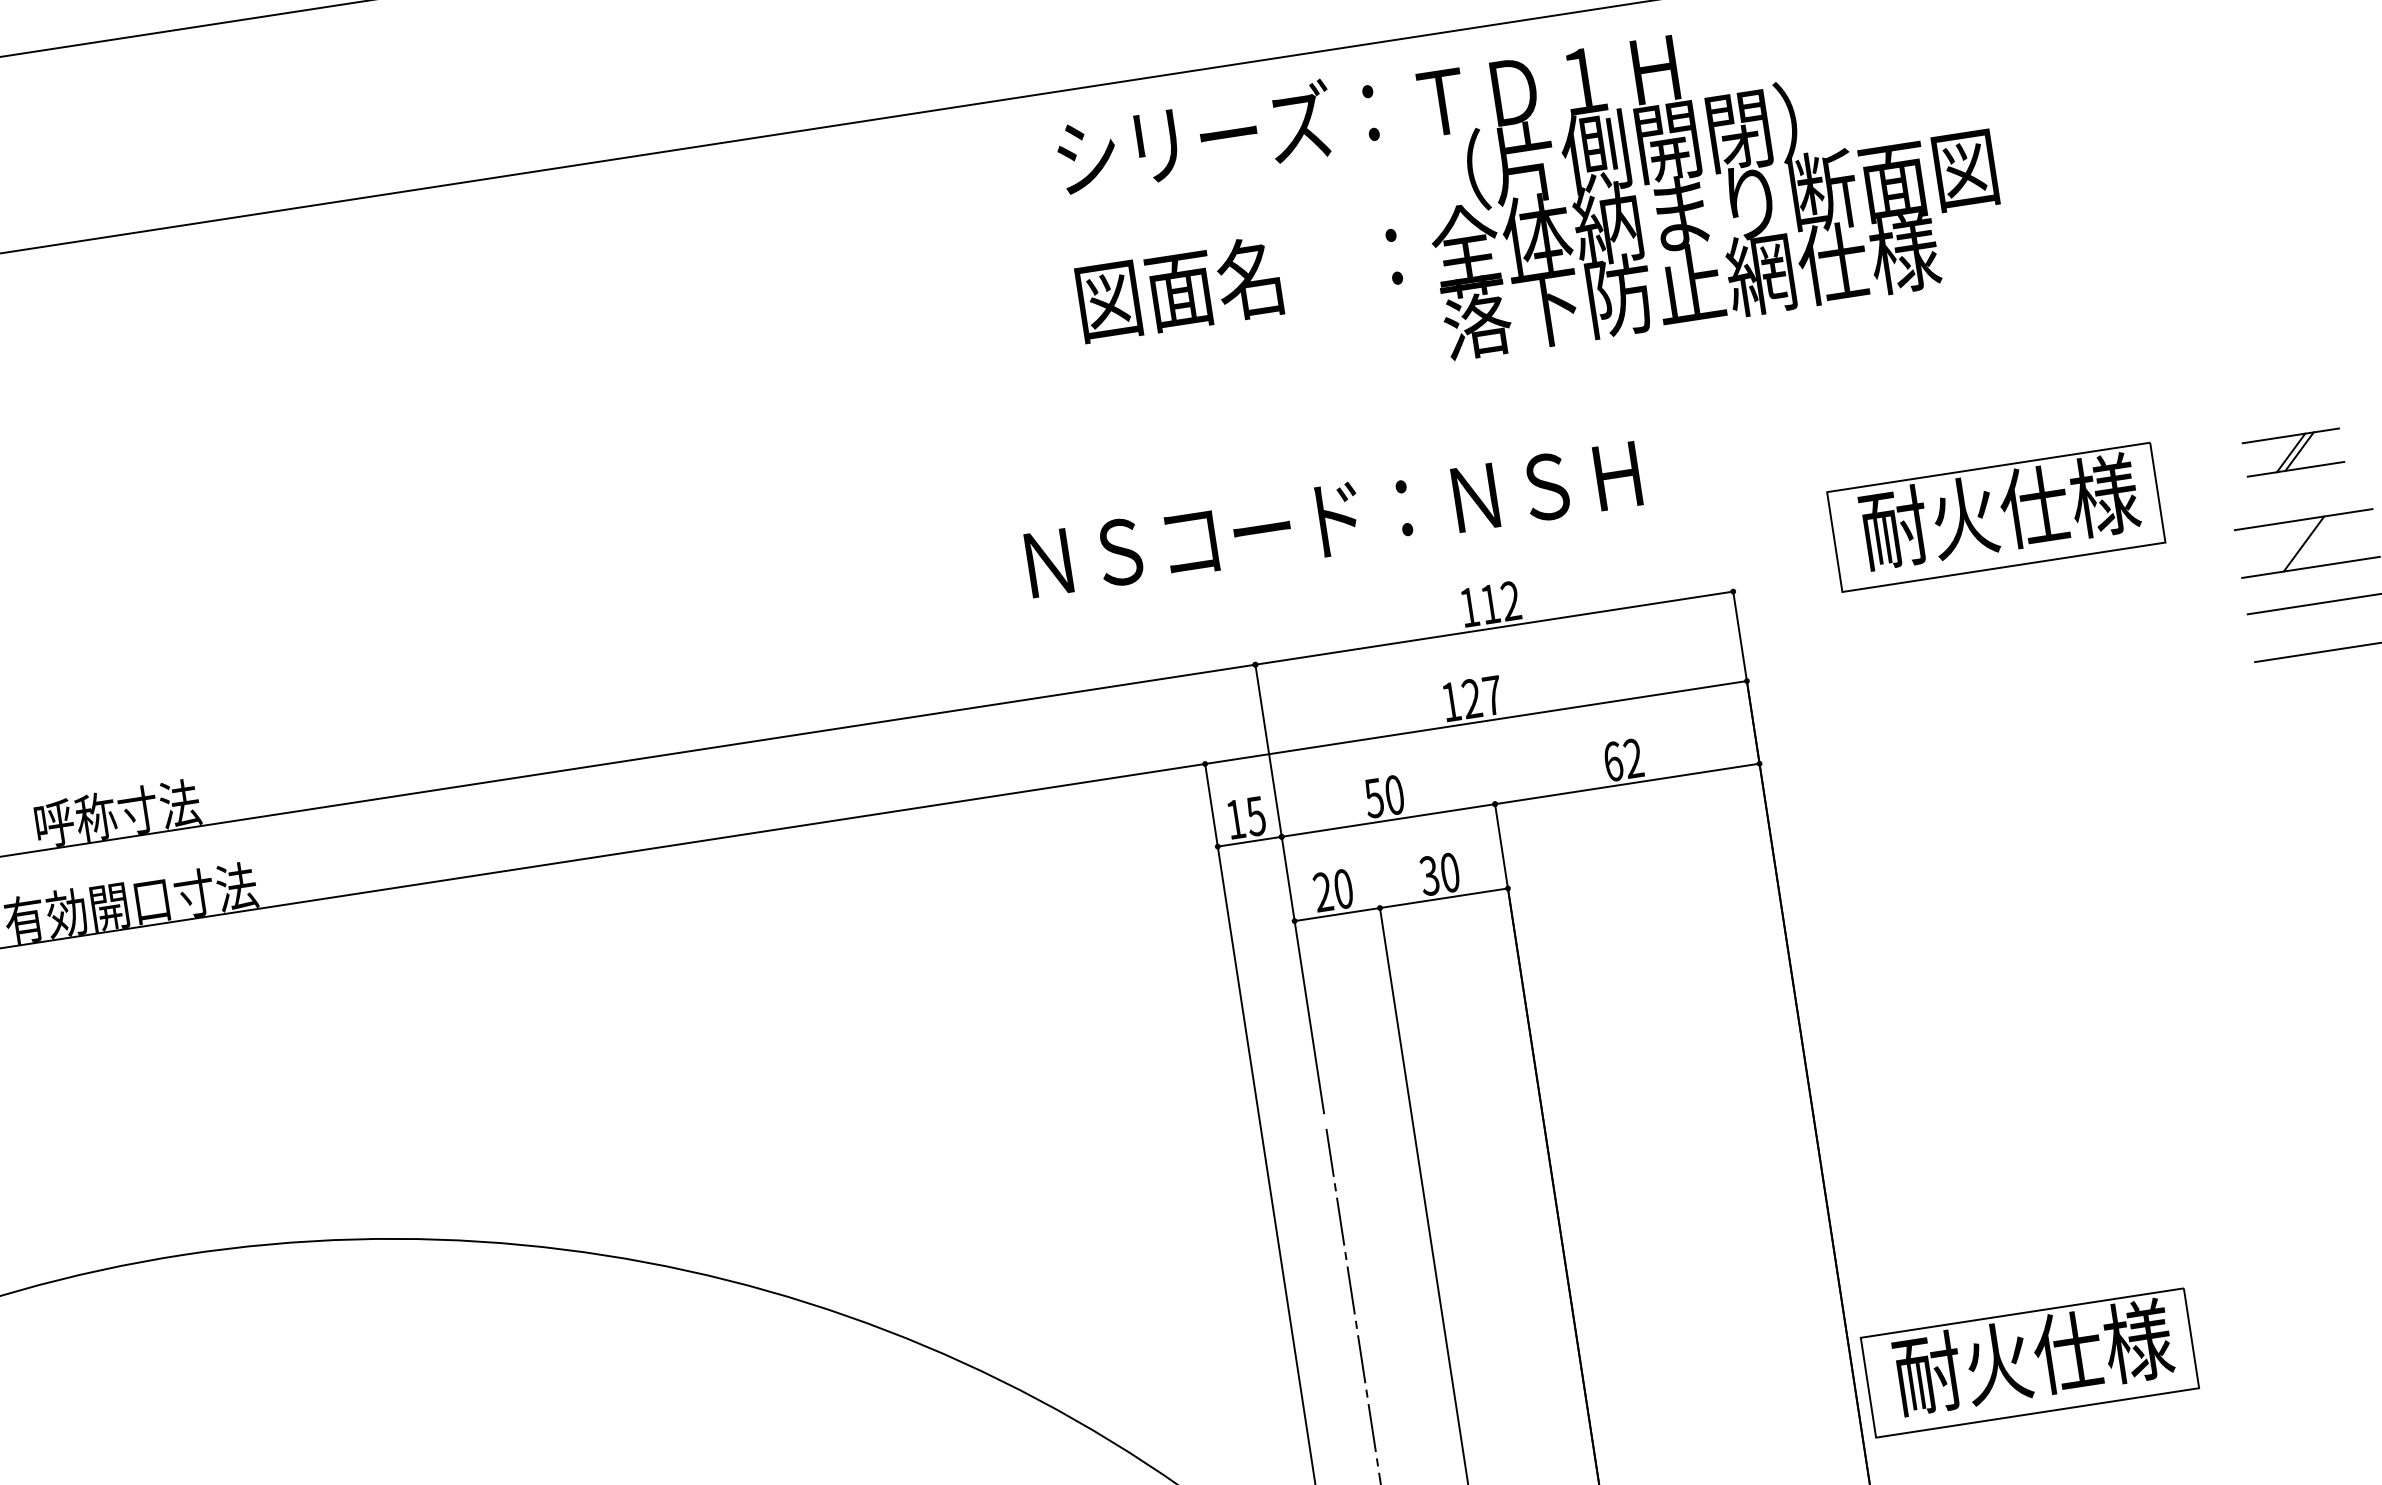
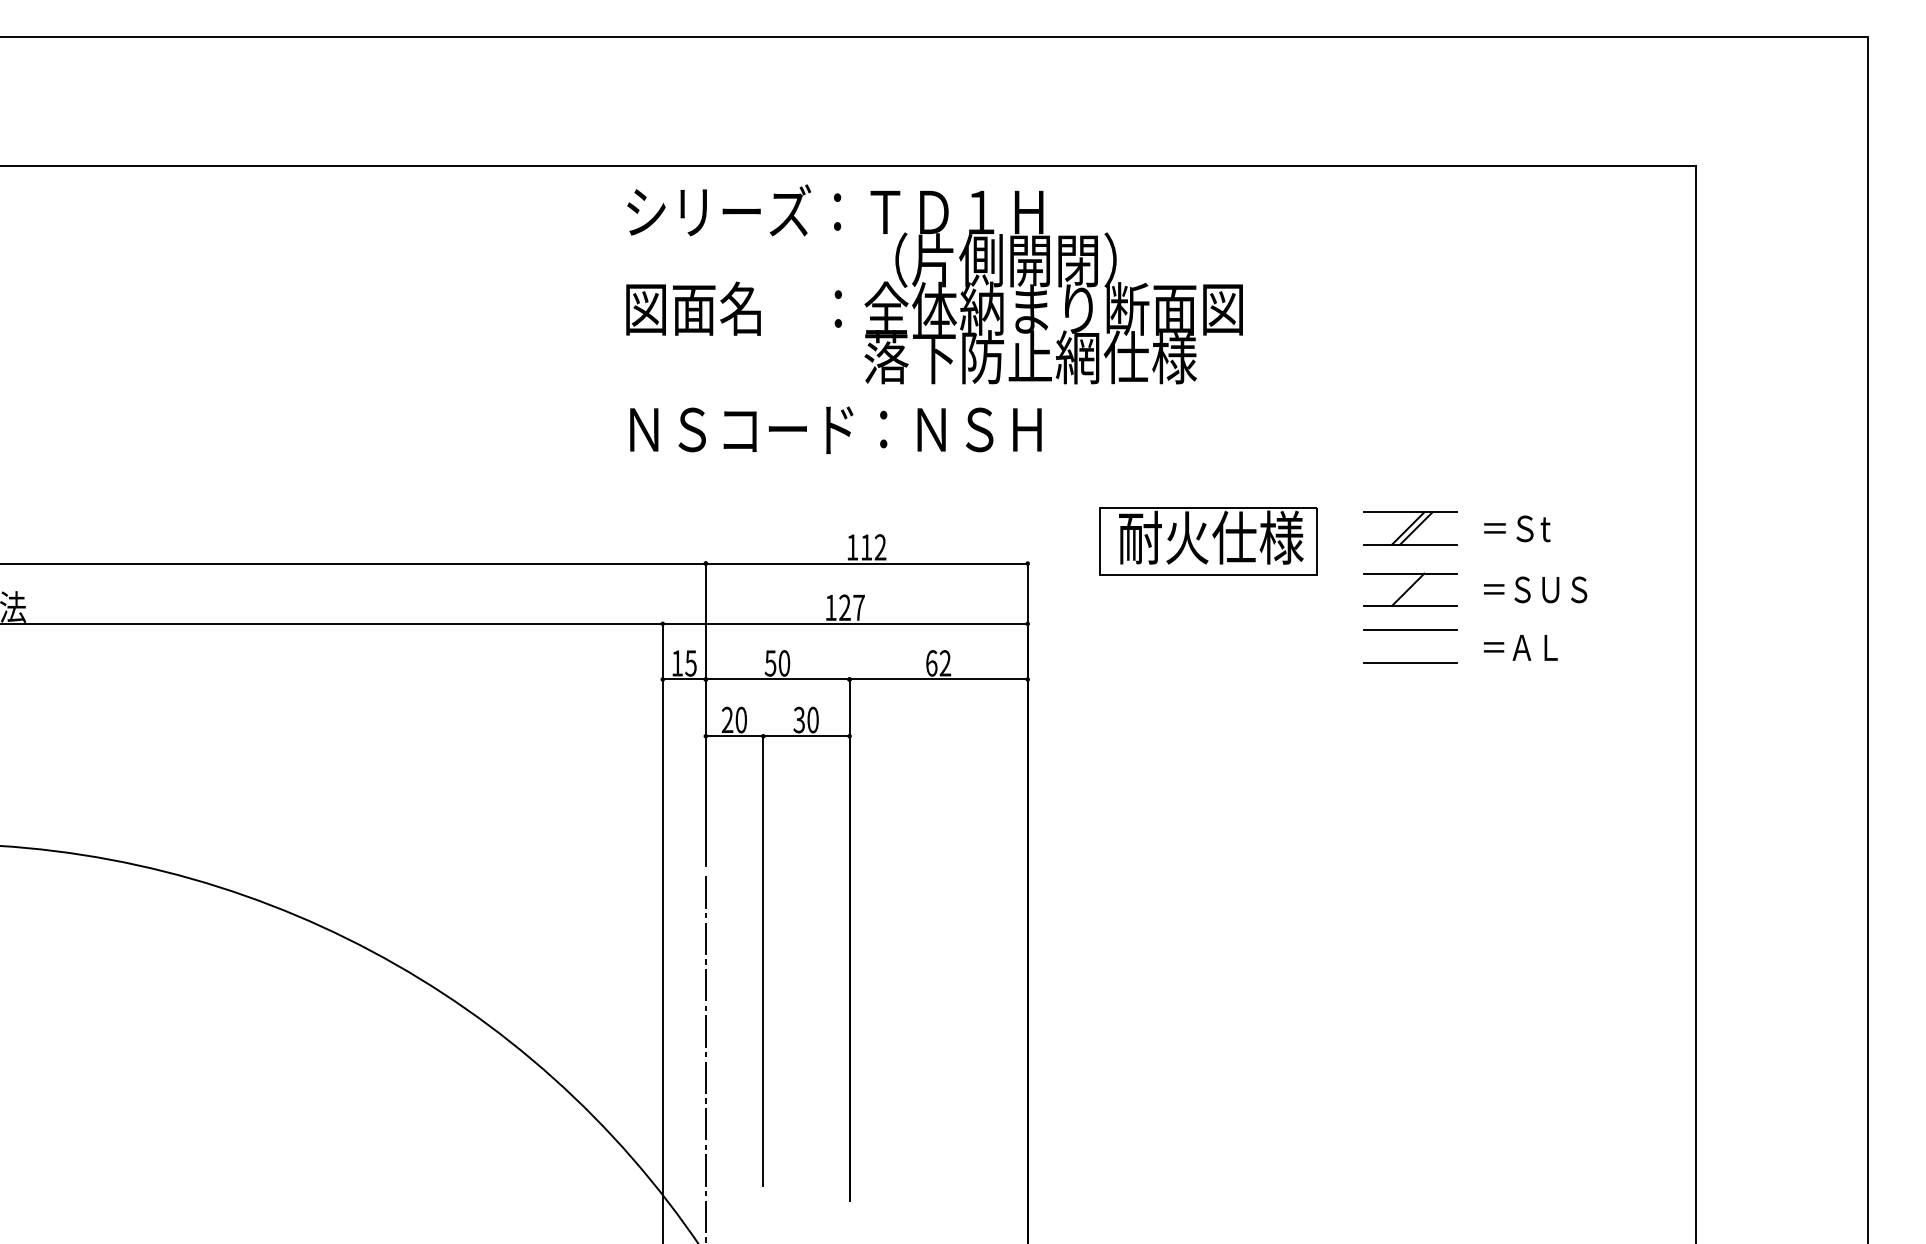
part: (2293, 452) -> (1410, 528), size x1.43
text: (1332, 519) -> (835, 429), moved
part: (2030, 1363) -> (1145, 1101), removed

